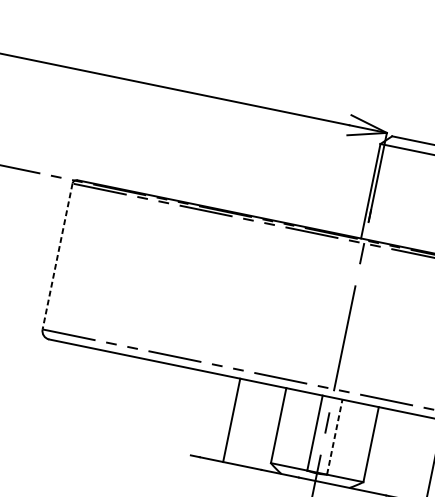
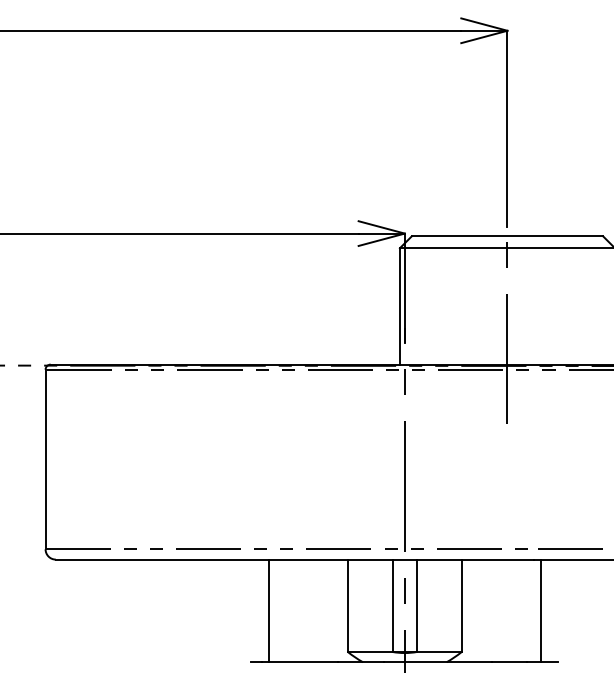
line: (57, 256) -> (45, 459), dashed -> solid
line: (232, 420) -> (269, 610), moved
line: (335, 436) -> (417, 605), dashed -> solid

